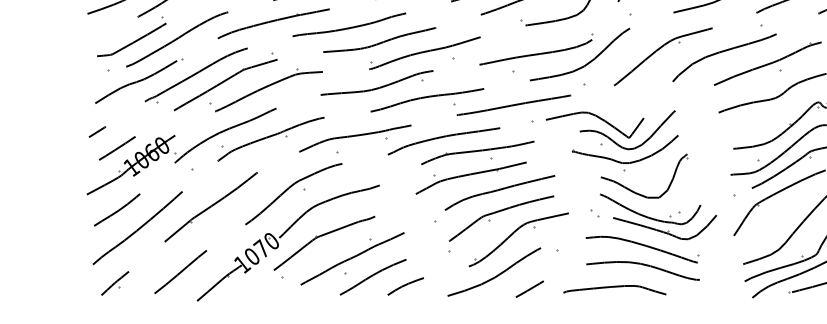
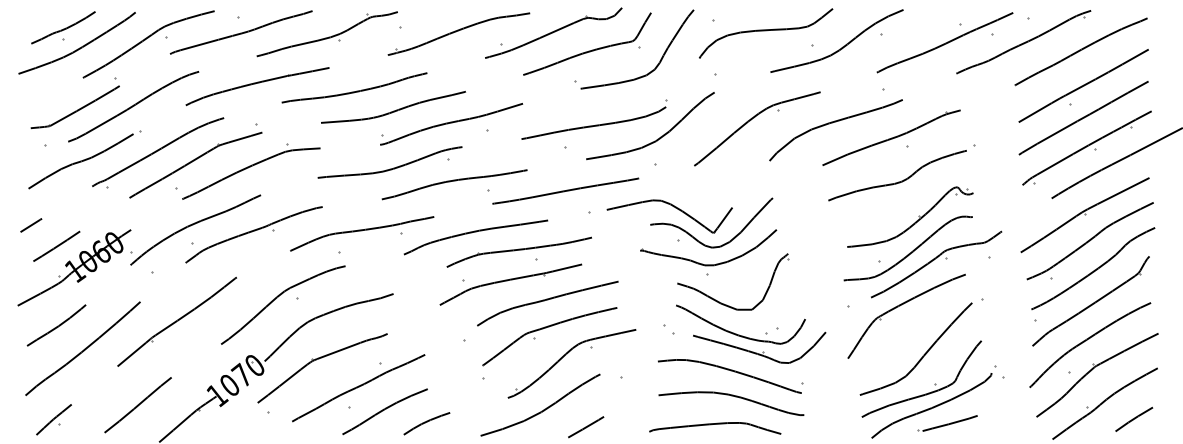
curve: (615, 287) -> (715, 424), moved

